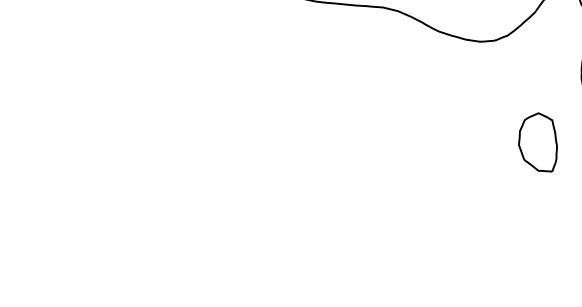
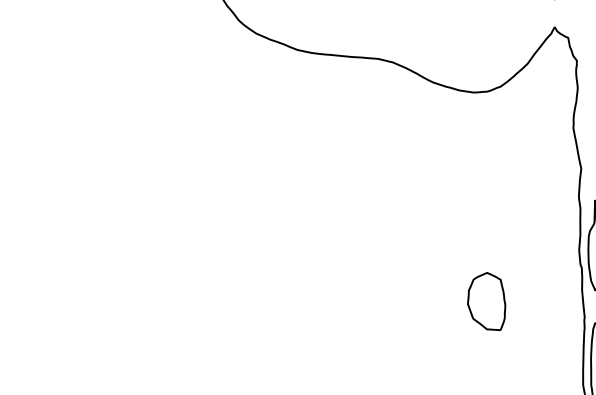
part: (537, 142) -> (486, 301), moved

